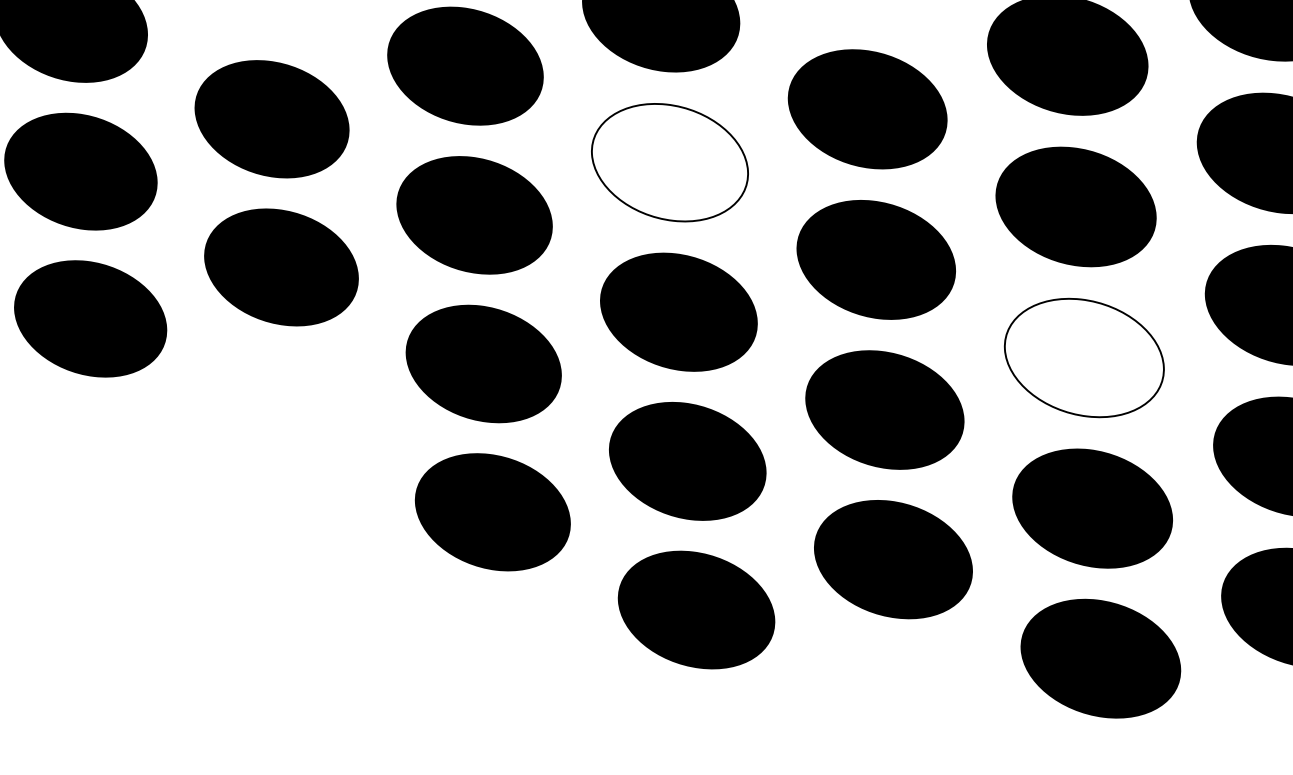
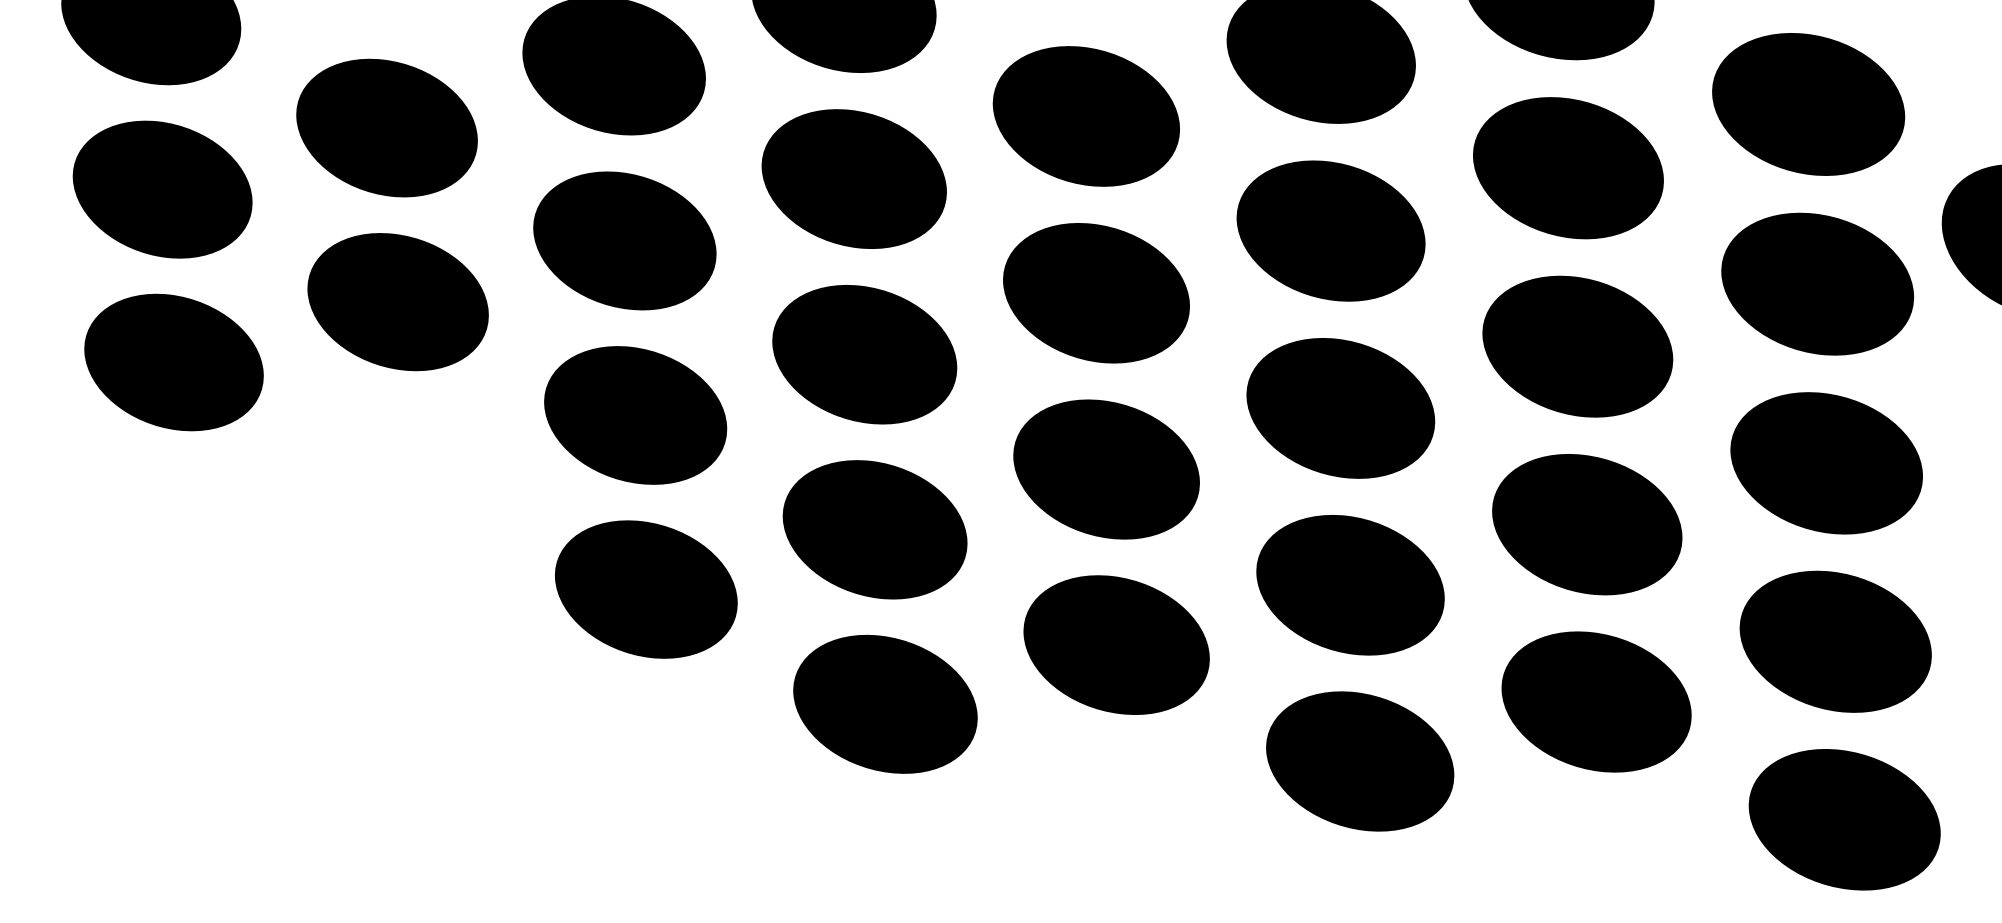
fill: (669, 163) -> (853, 179), added
fill: (1084, 358) -> (1340, 408), added

